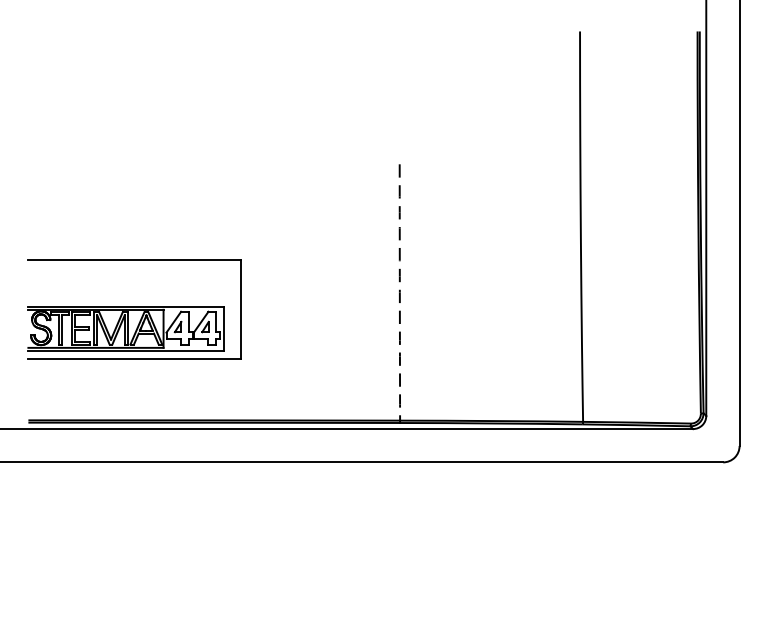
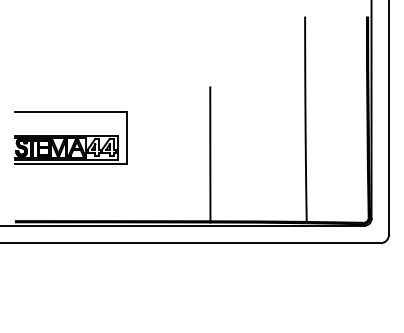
arc: (400, 291) -> (210, 153), dashed -> solid
part: (134, 308) -> (70, 137), moved

